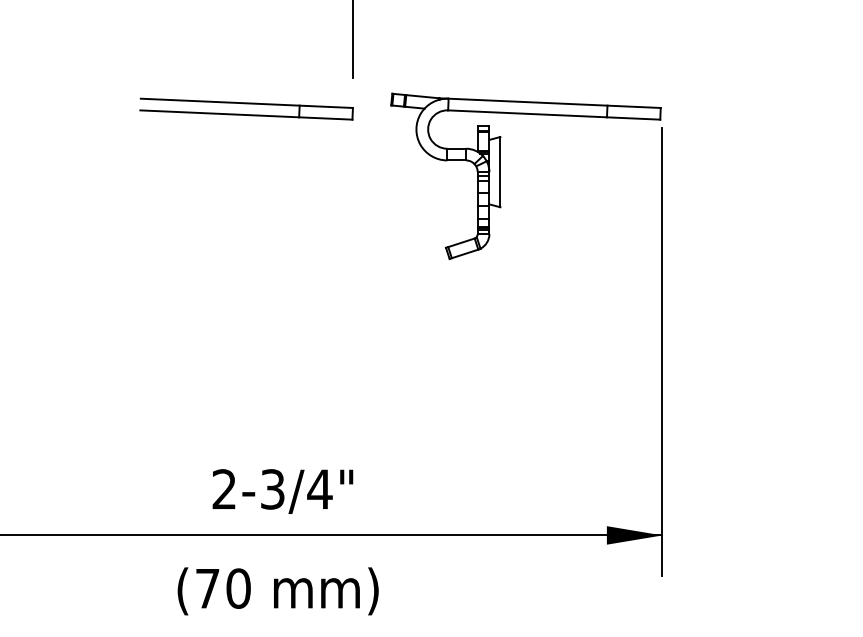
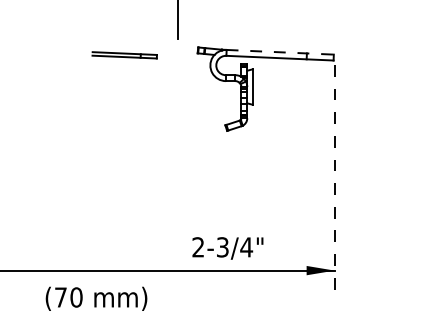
line: (555, 103) -> (280, 52), solid -> dashed
part: (246, 109) -> (124, 55), size x0.6
line: (662, 353) -> (334, 178), solid -> dashed
text: (282, 491) -> (227, 248), moved
text: (278, 590) -> (96, 298), moved

